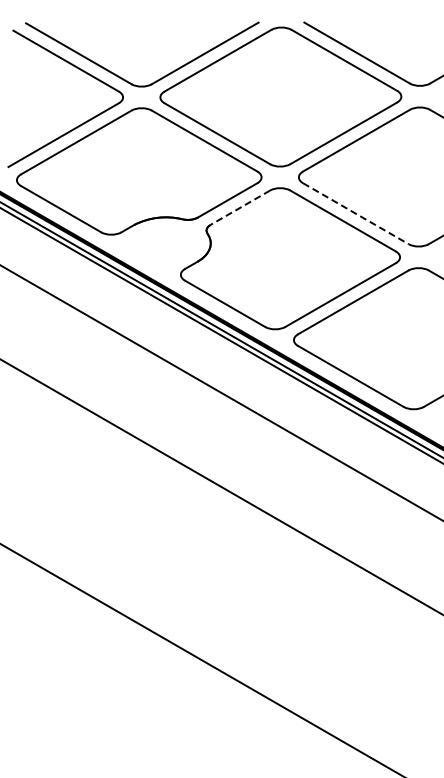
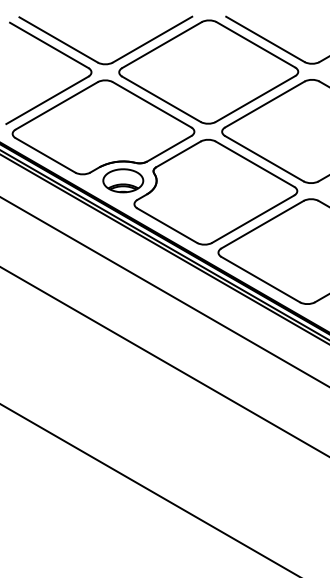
line: (240, 207) -> (178, 154), dashed -> solid
line: (355, 213) -> (264, 158), dashed -> solid
part: (165, 243) -> (123, 180), added

